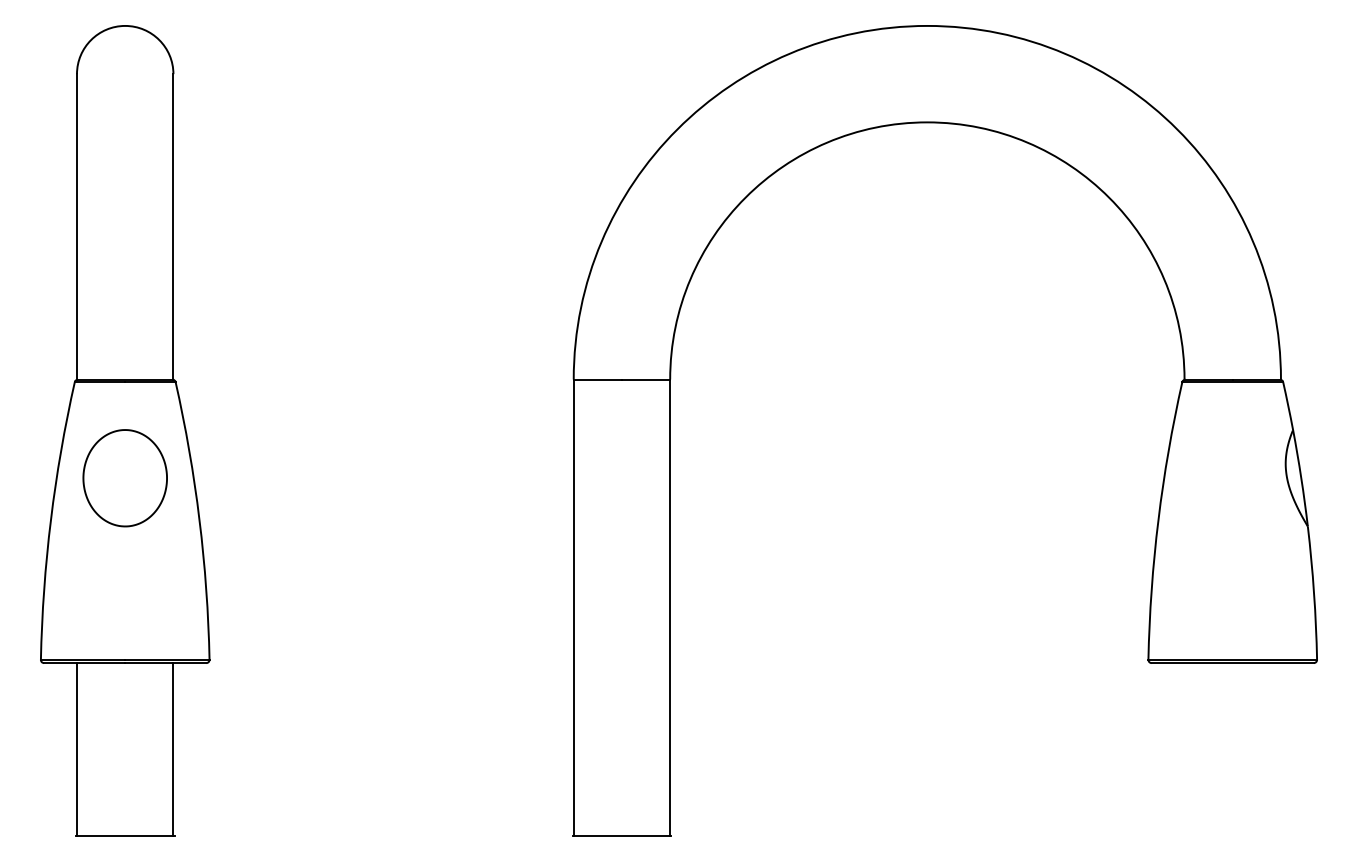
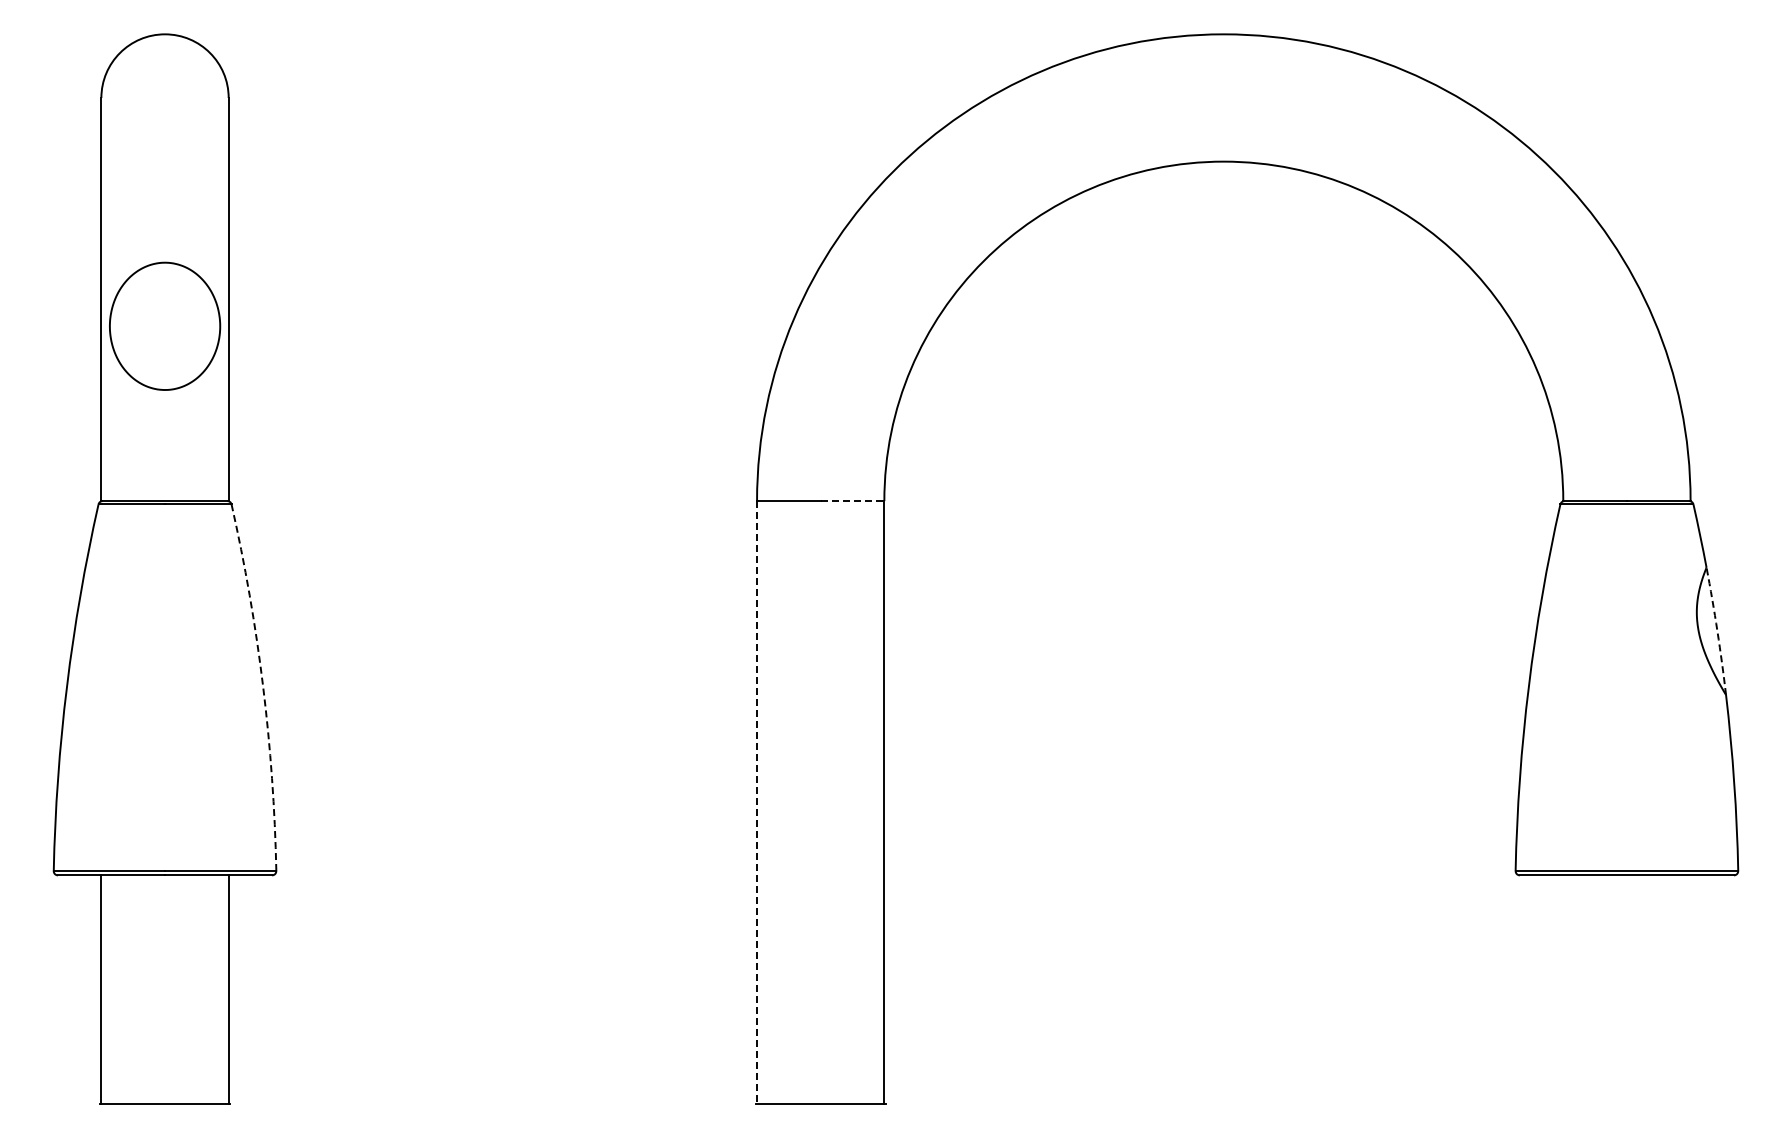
line: (646, 379) -> (852, 501), solid -> dashed
part: (125, 477) -> (165, 325), moved
arc: (1301, 478) -> (1717, 631), solid -> dashed
arc: (199, 520) -> (263, 686), solid -> dashed
line: (574, 607) -> (757, 802), solid -> dashed

